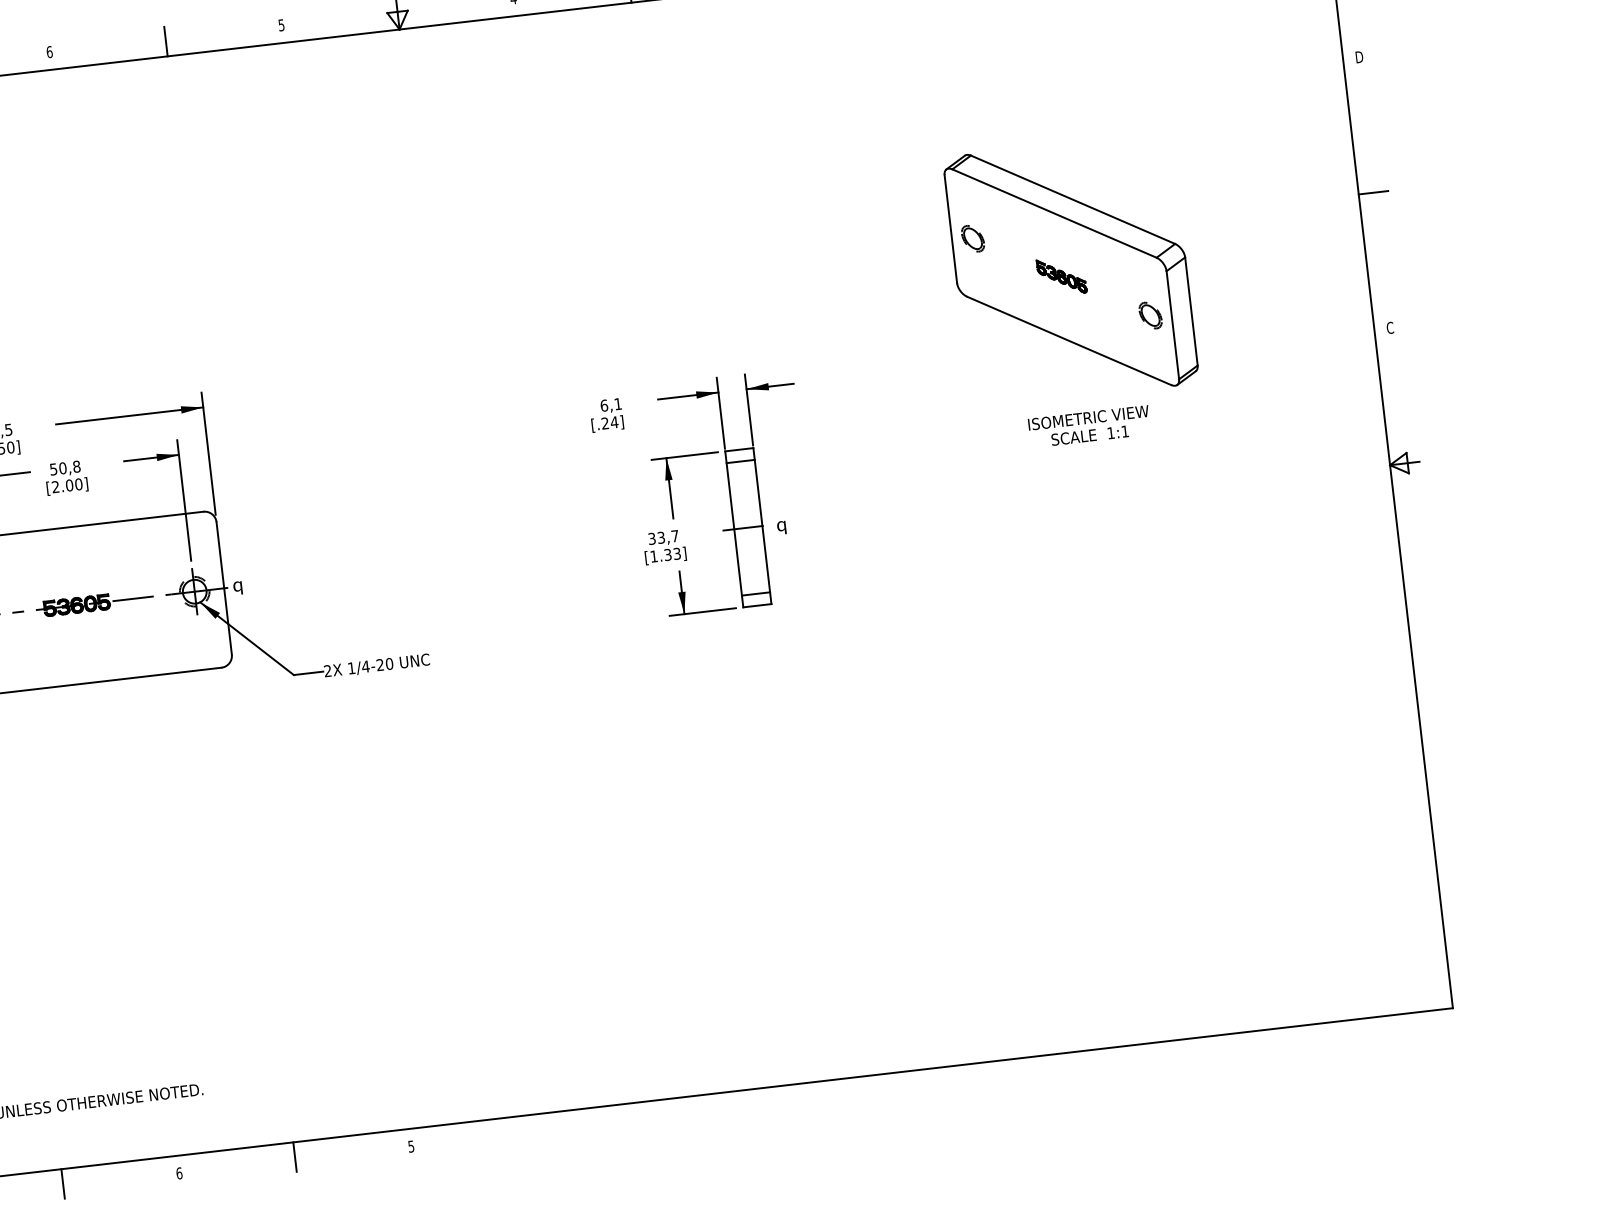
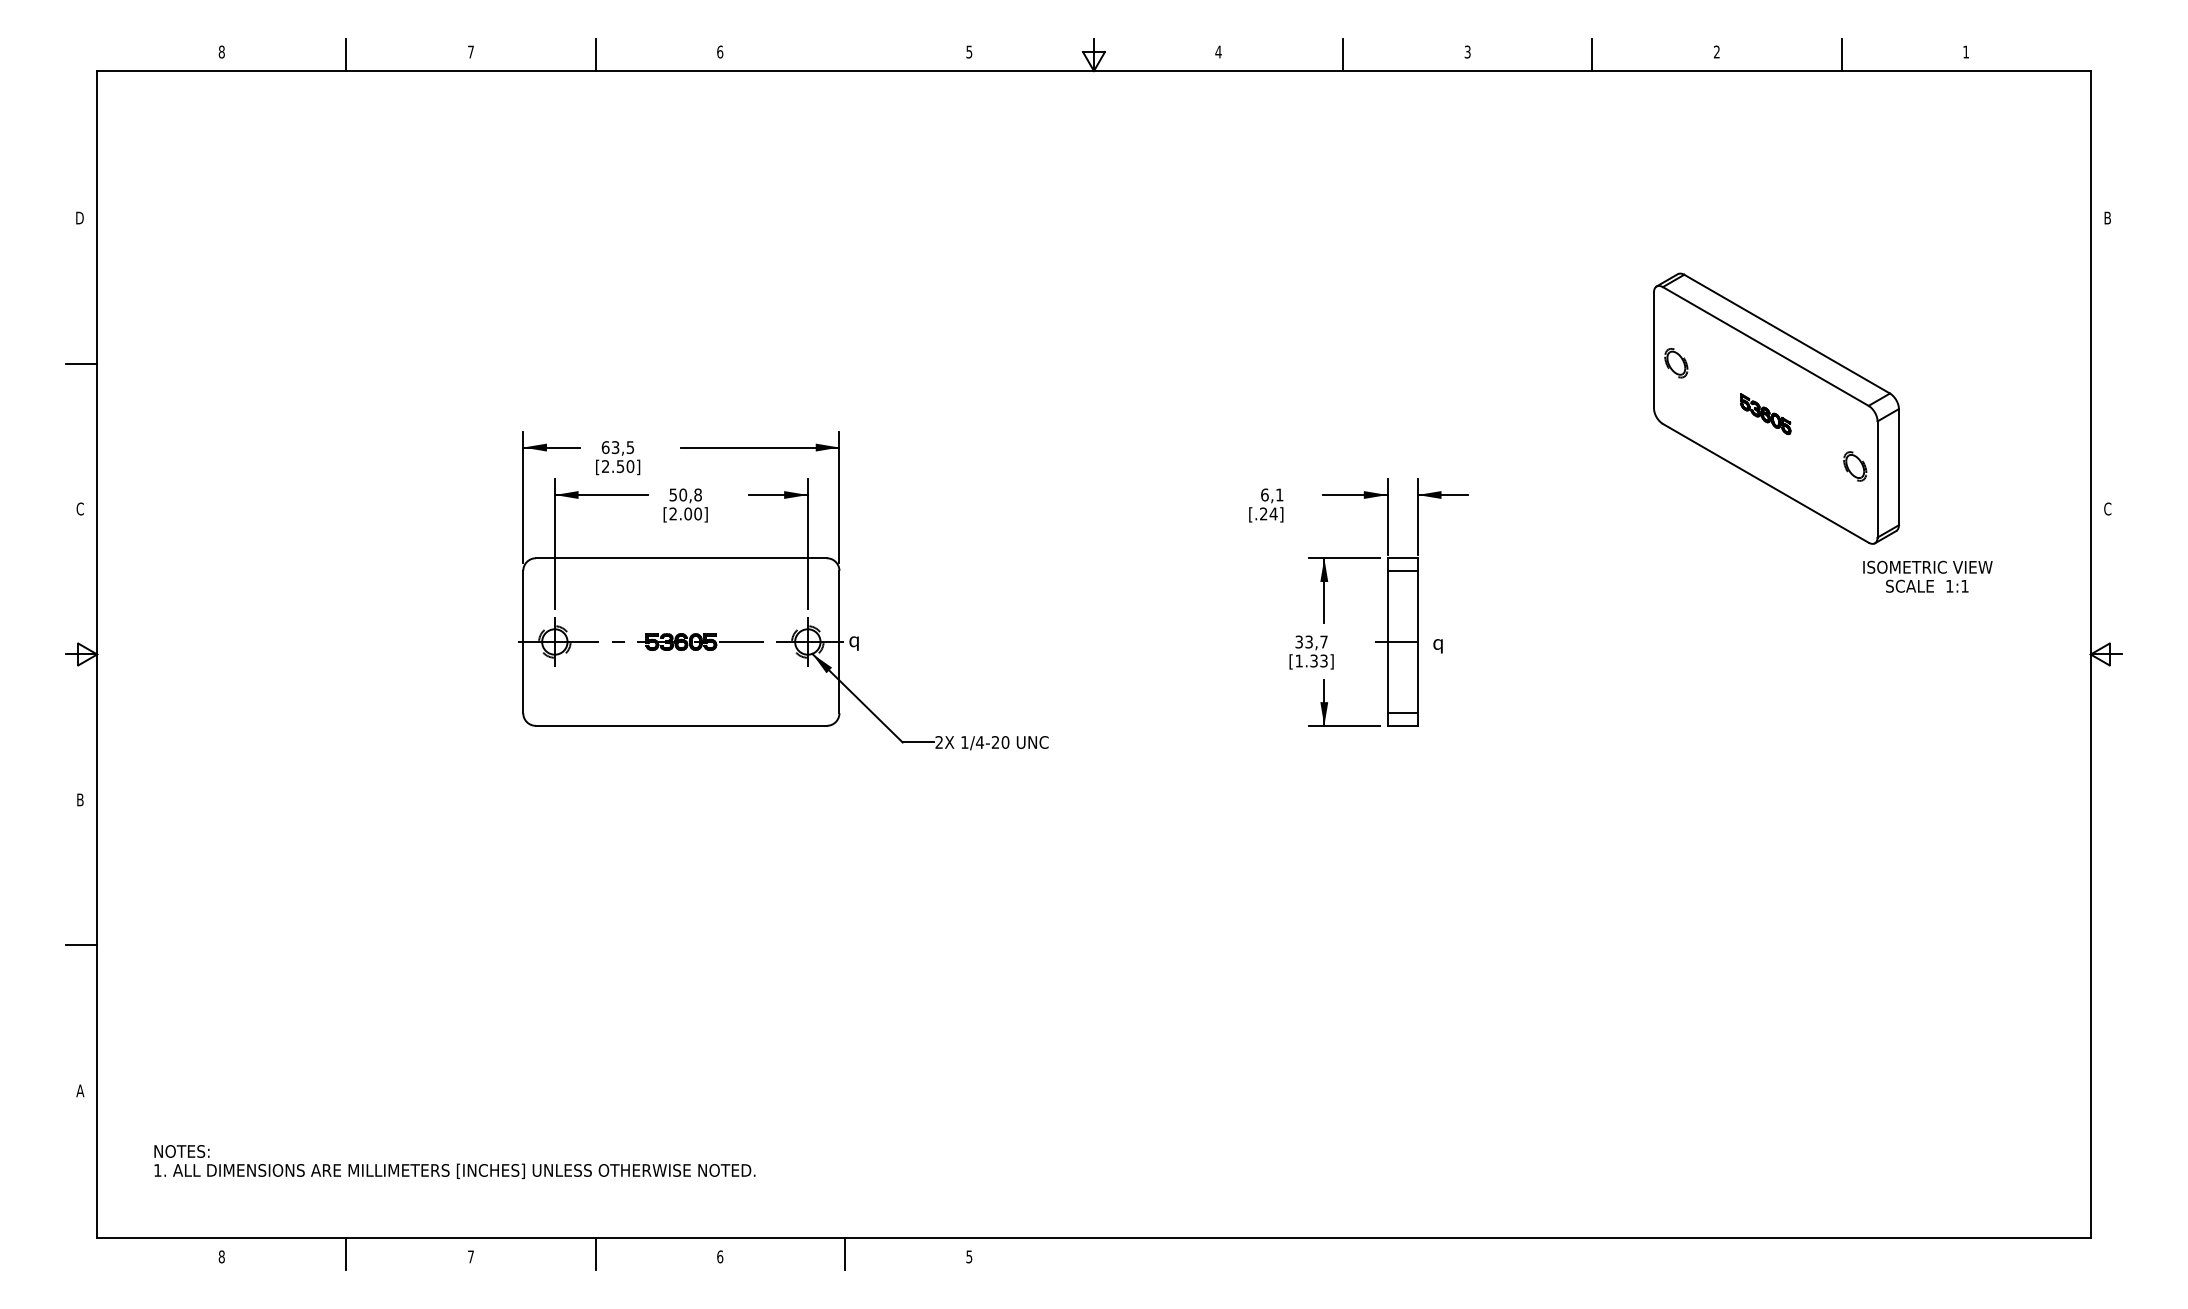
line: (165, 41) -> (844, 55), removed
text: (1359, 56) -> (2108, 217), D -> B
line: (1373, 192) -> (2106, 363), removed
text: (1089, 426) -> (1927, 576), moved

